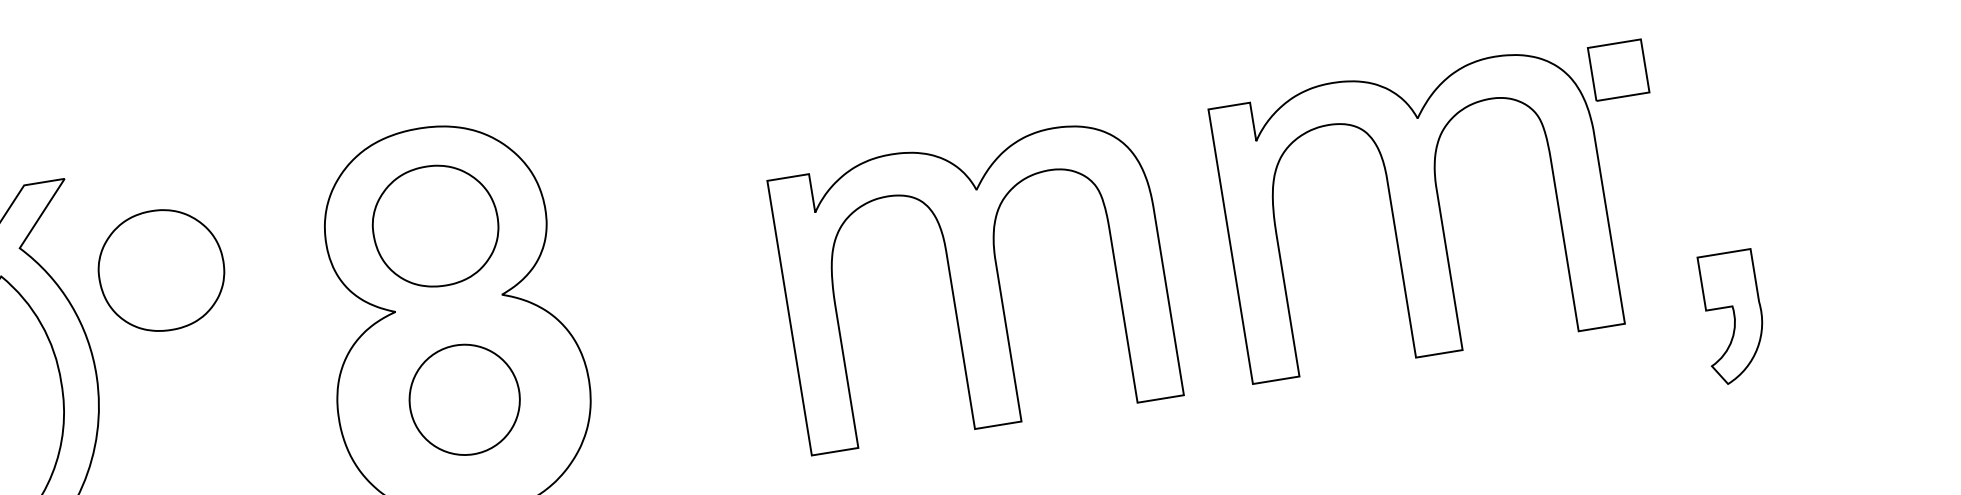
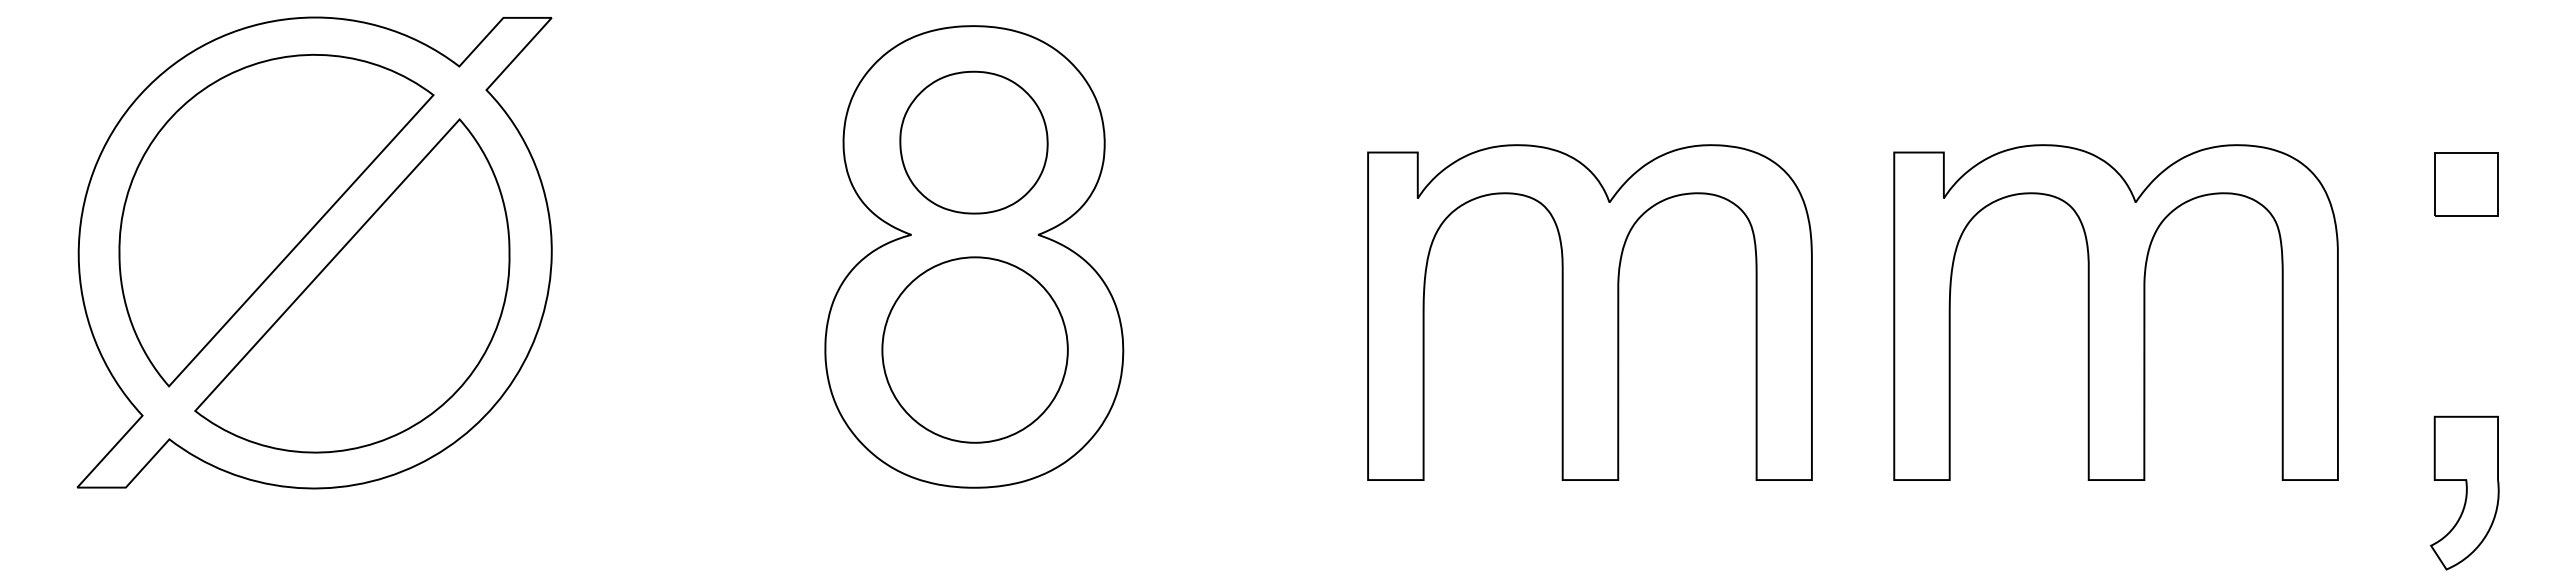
part: (1618, 70) -> (2466, 184), moved
part: (161, 270) -> (646, 142), removed
circle: (464, 399) -> (974, 349), size x1.43

